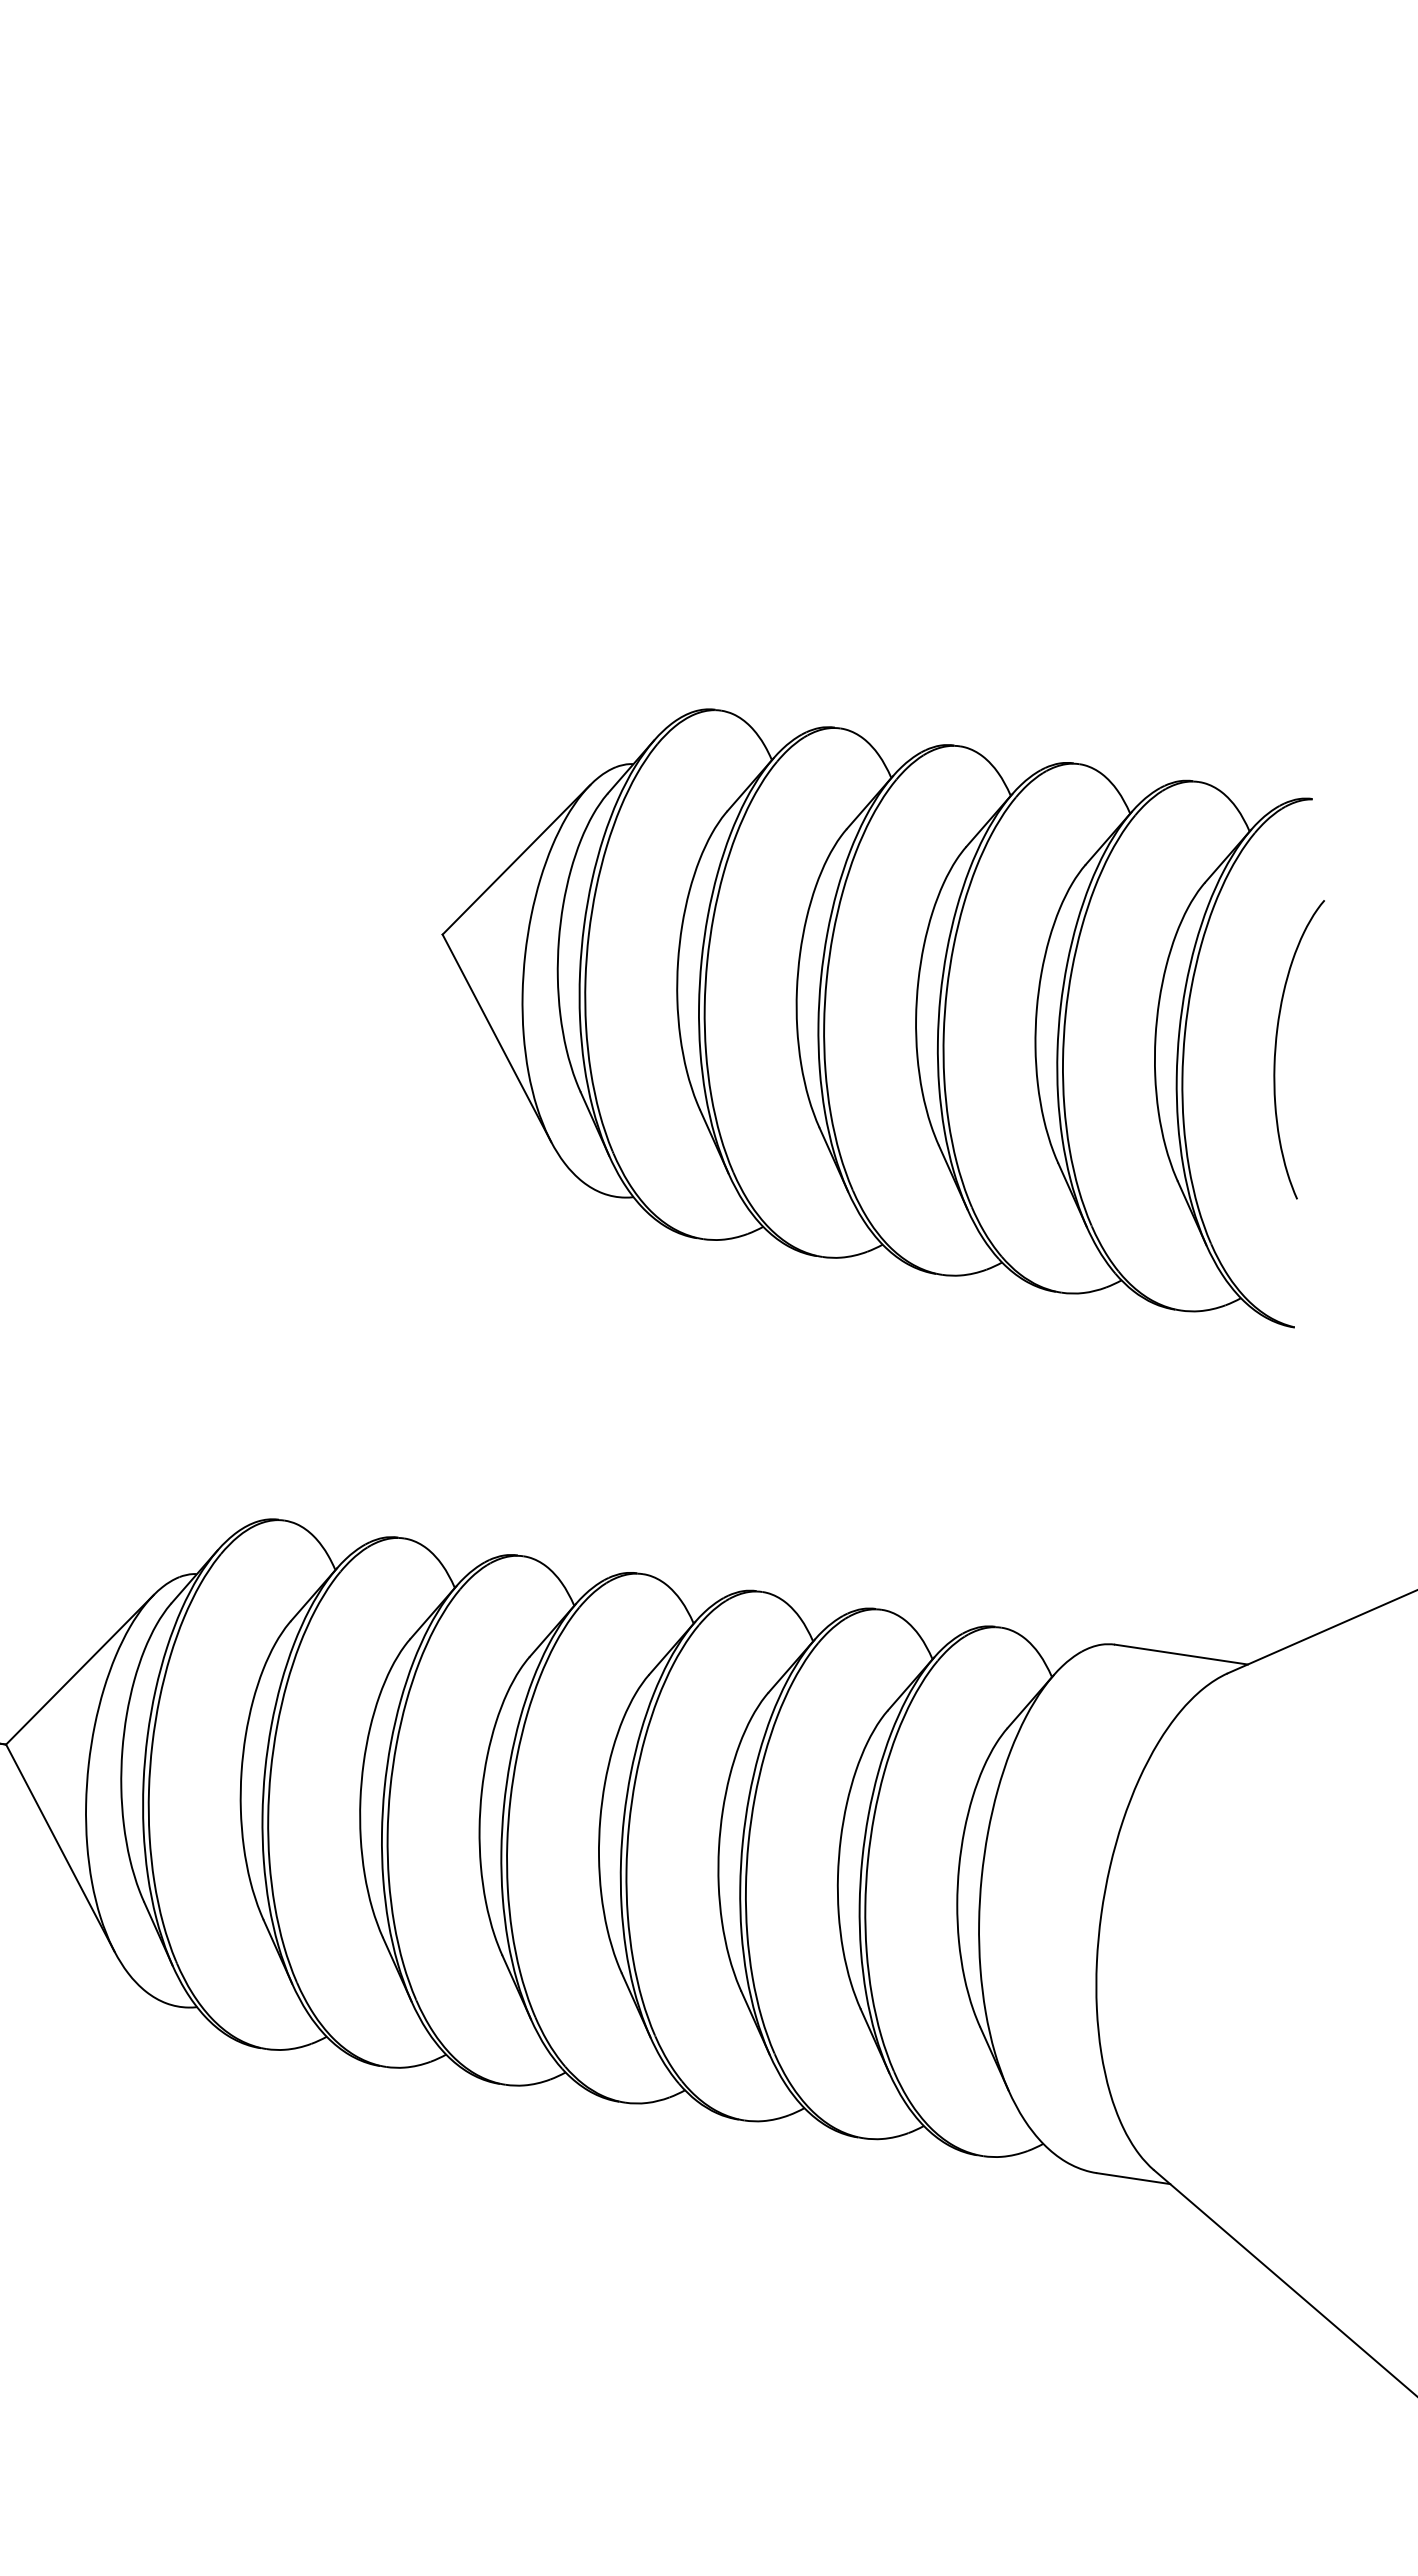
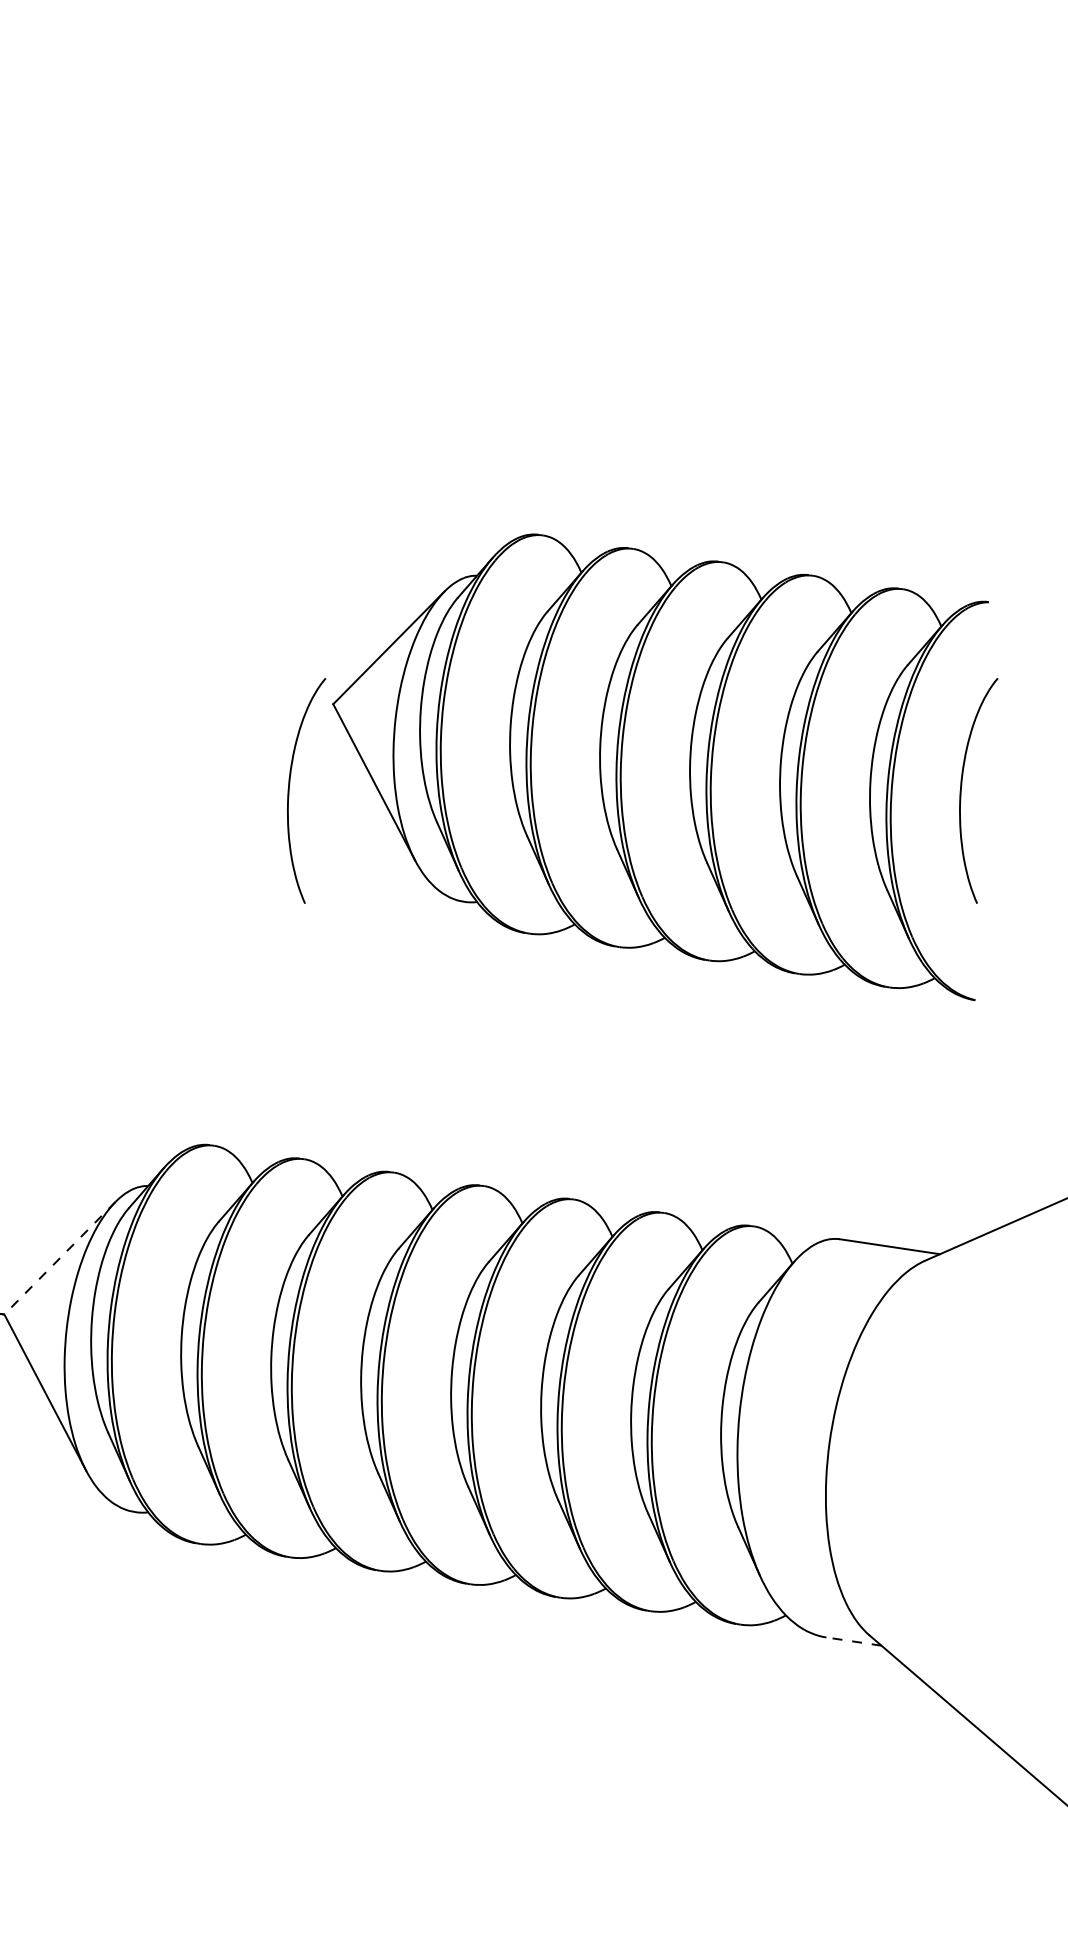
curve: (384, 1049) -> (289, 790), added
line: (79, 1670) -> (59, 1258), solid -> dashed
line: (1133, 2178) -> (853, 1641), solid -> dashed

